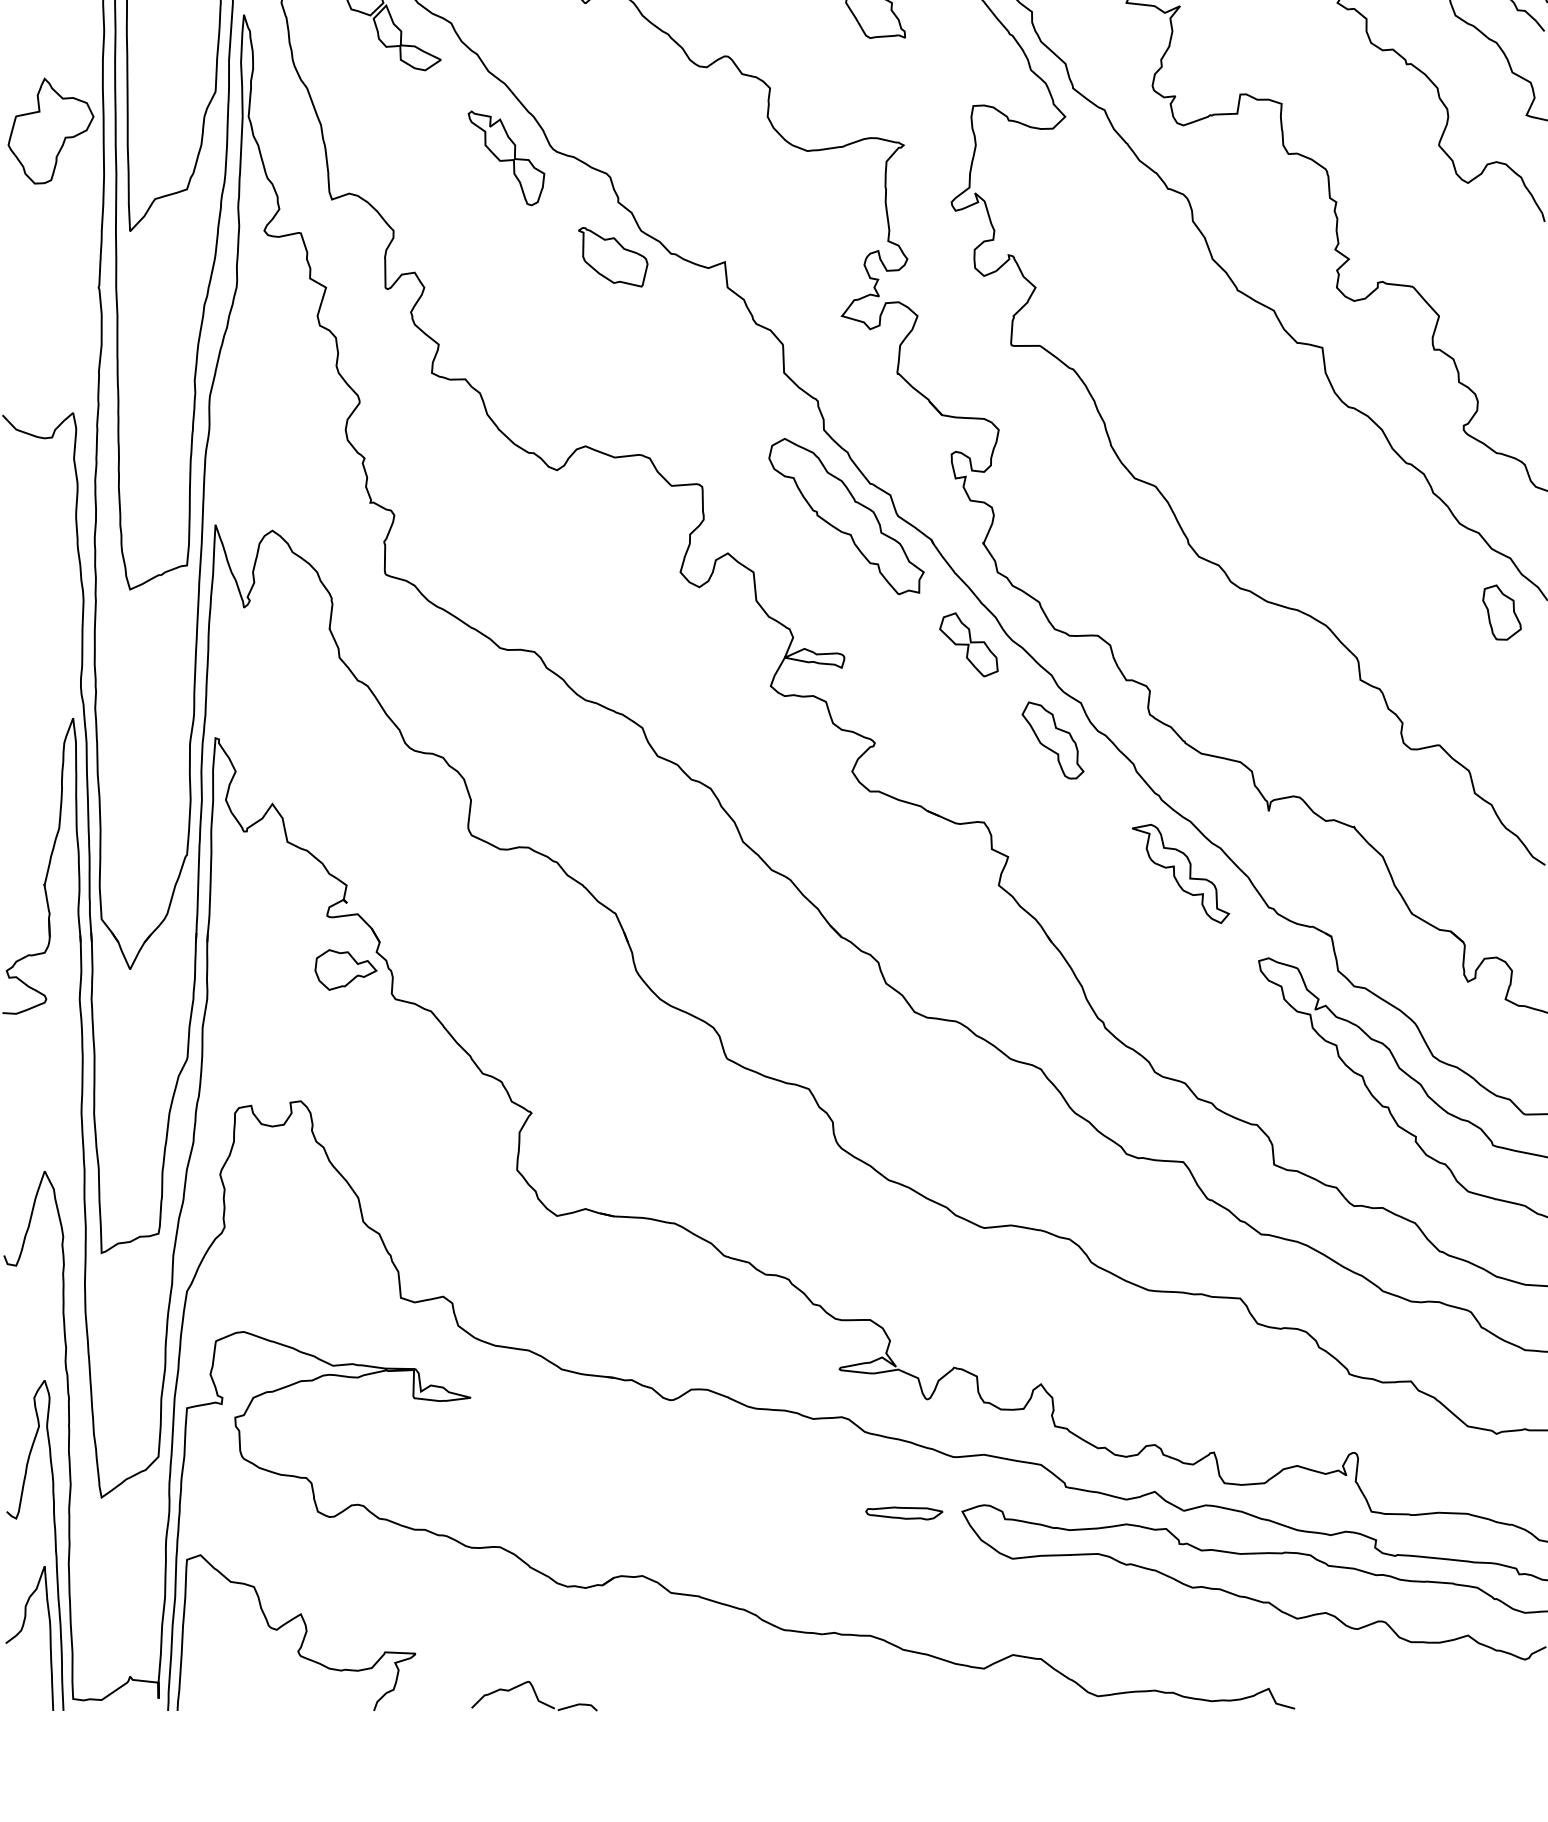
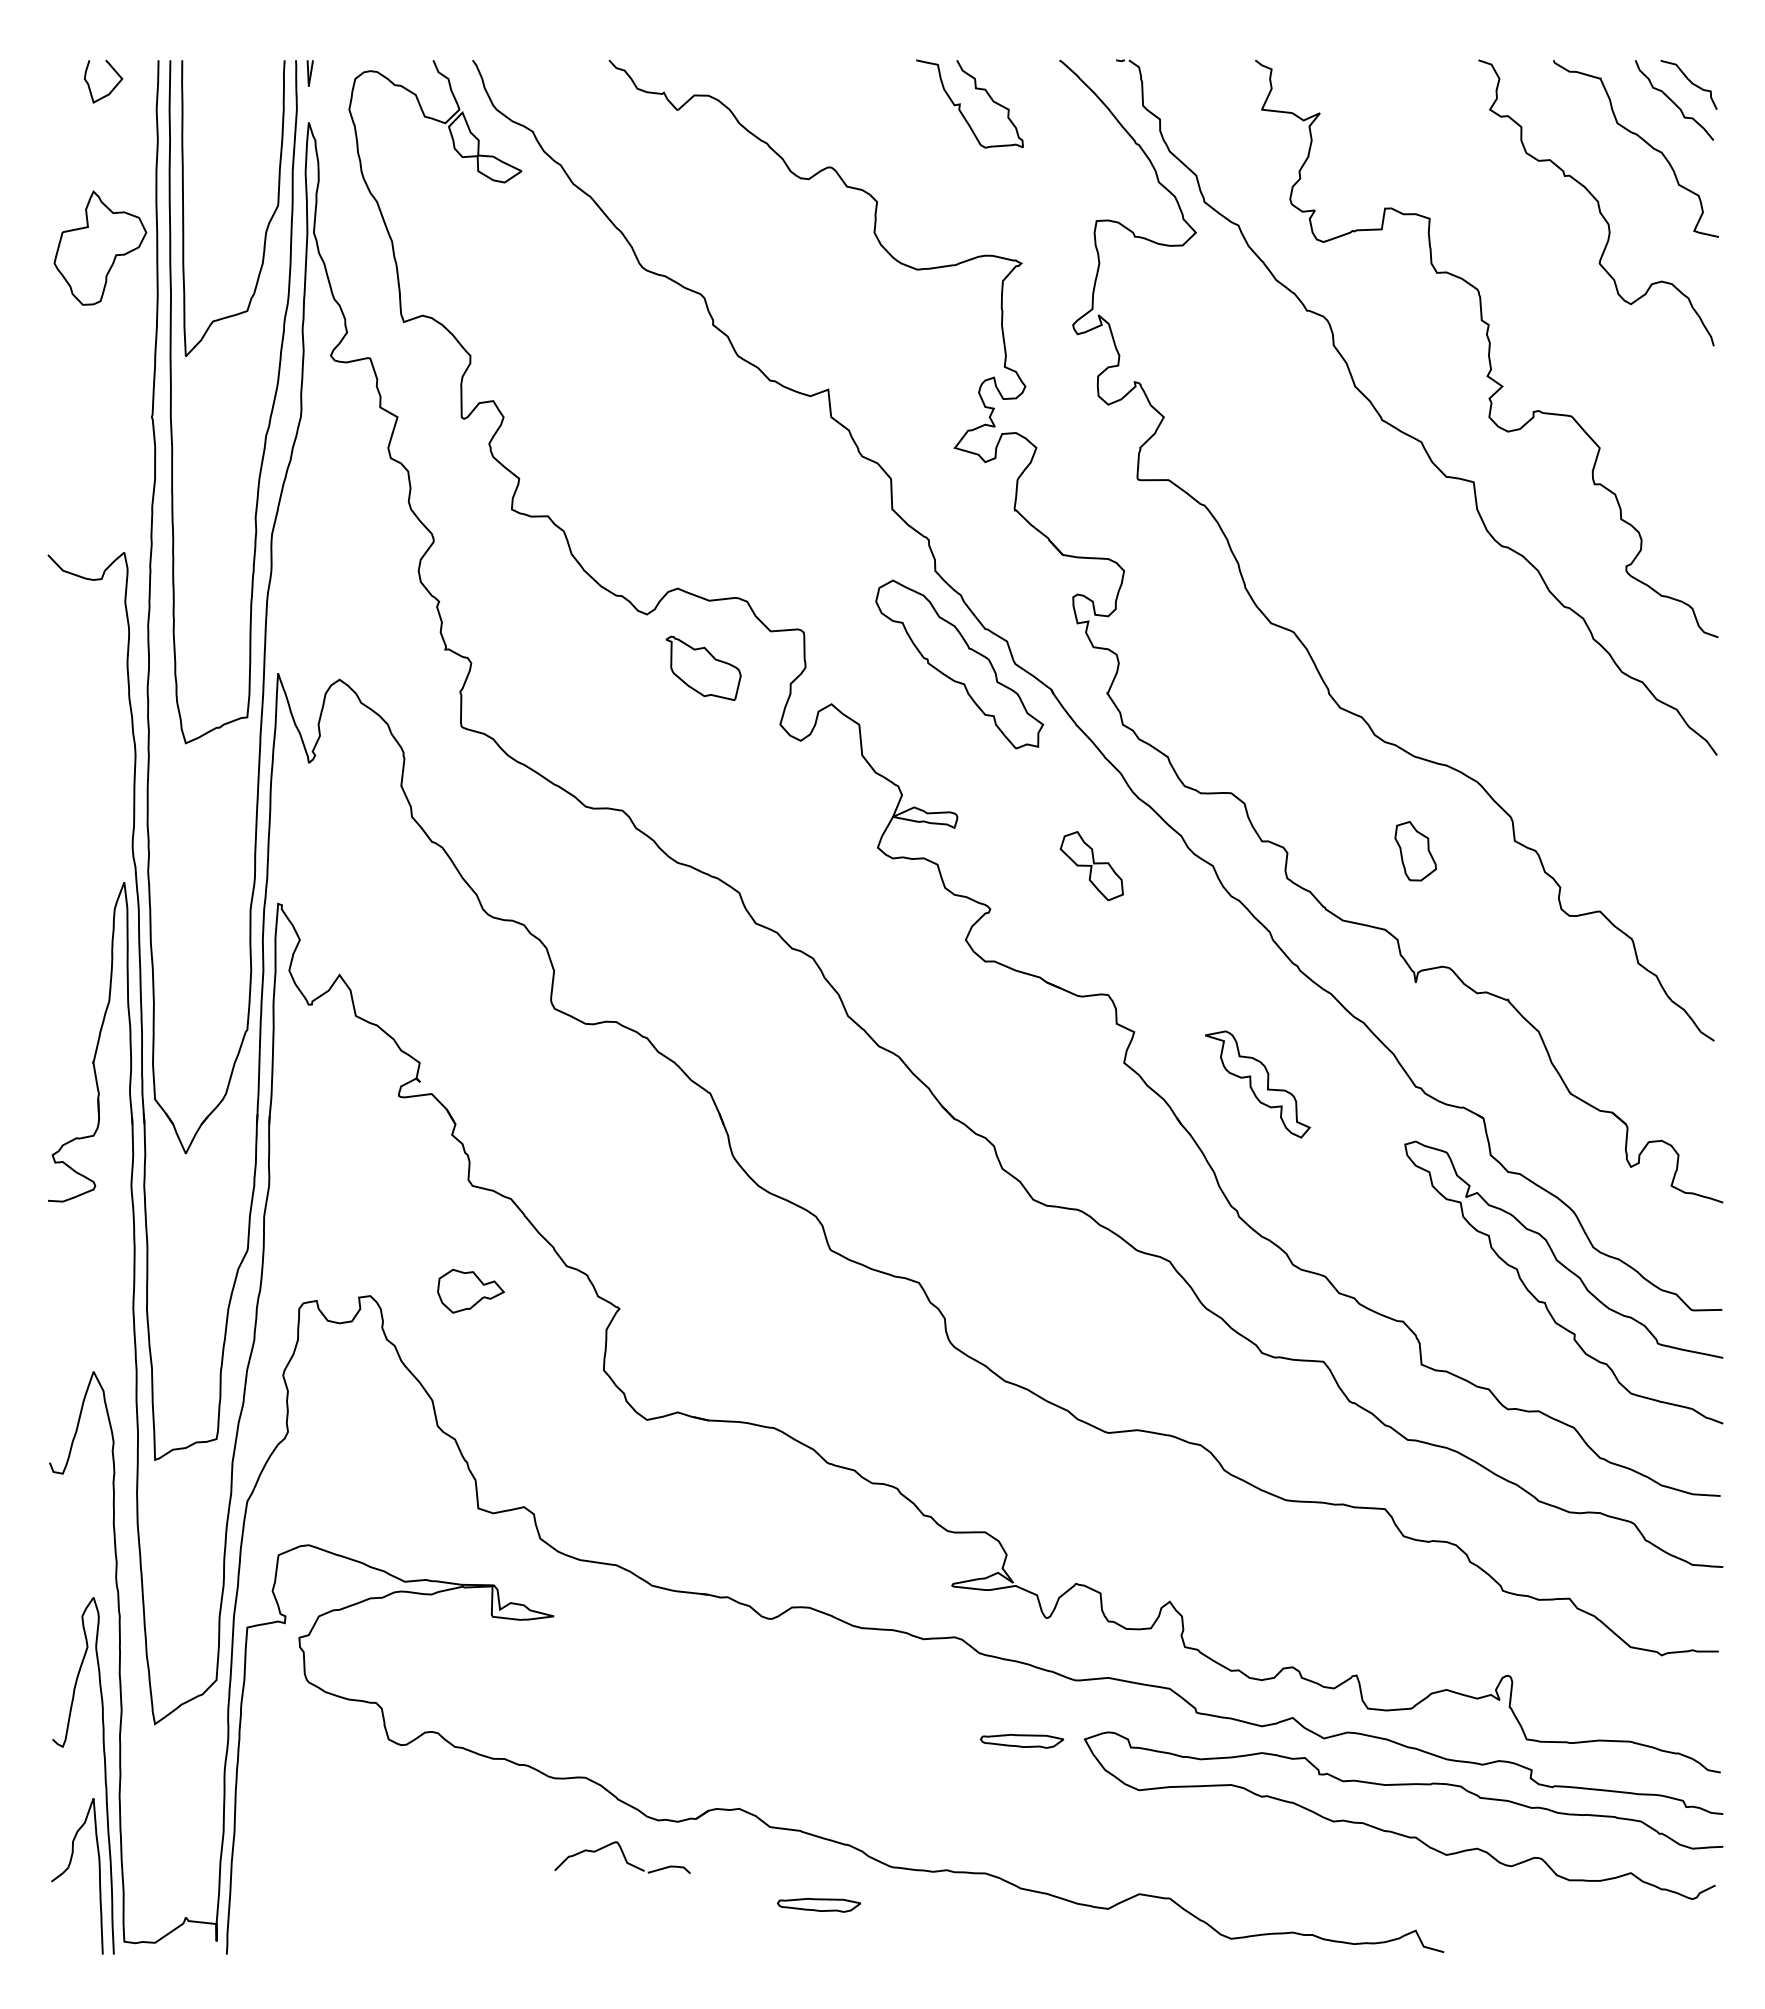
part: (506, 158) -> (592, 277), removed
part: (613, 256) -> (703, 667), moved
part: (1501, 612) -> (1415, 851), moved
part: (968, 645) -> (1091, 866), moved
part: (1052, 740) -> (1182, 906), removed
part: (1180, 873) -> (1257, 1084), moved
part: (346, 969) -> (471, 1290), moved
curve: (303, 1635) -> (373, 1873), removed
part: (716, 1664) -> (819, 1904), added
part: (534, 1696) -> (622, 1857), moved

